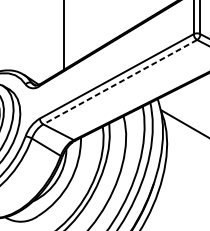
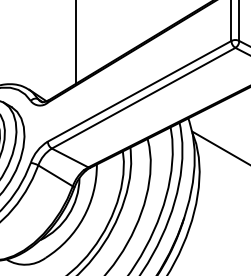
line: (120, 82) -> (143, 98), dashed -> solid

